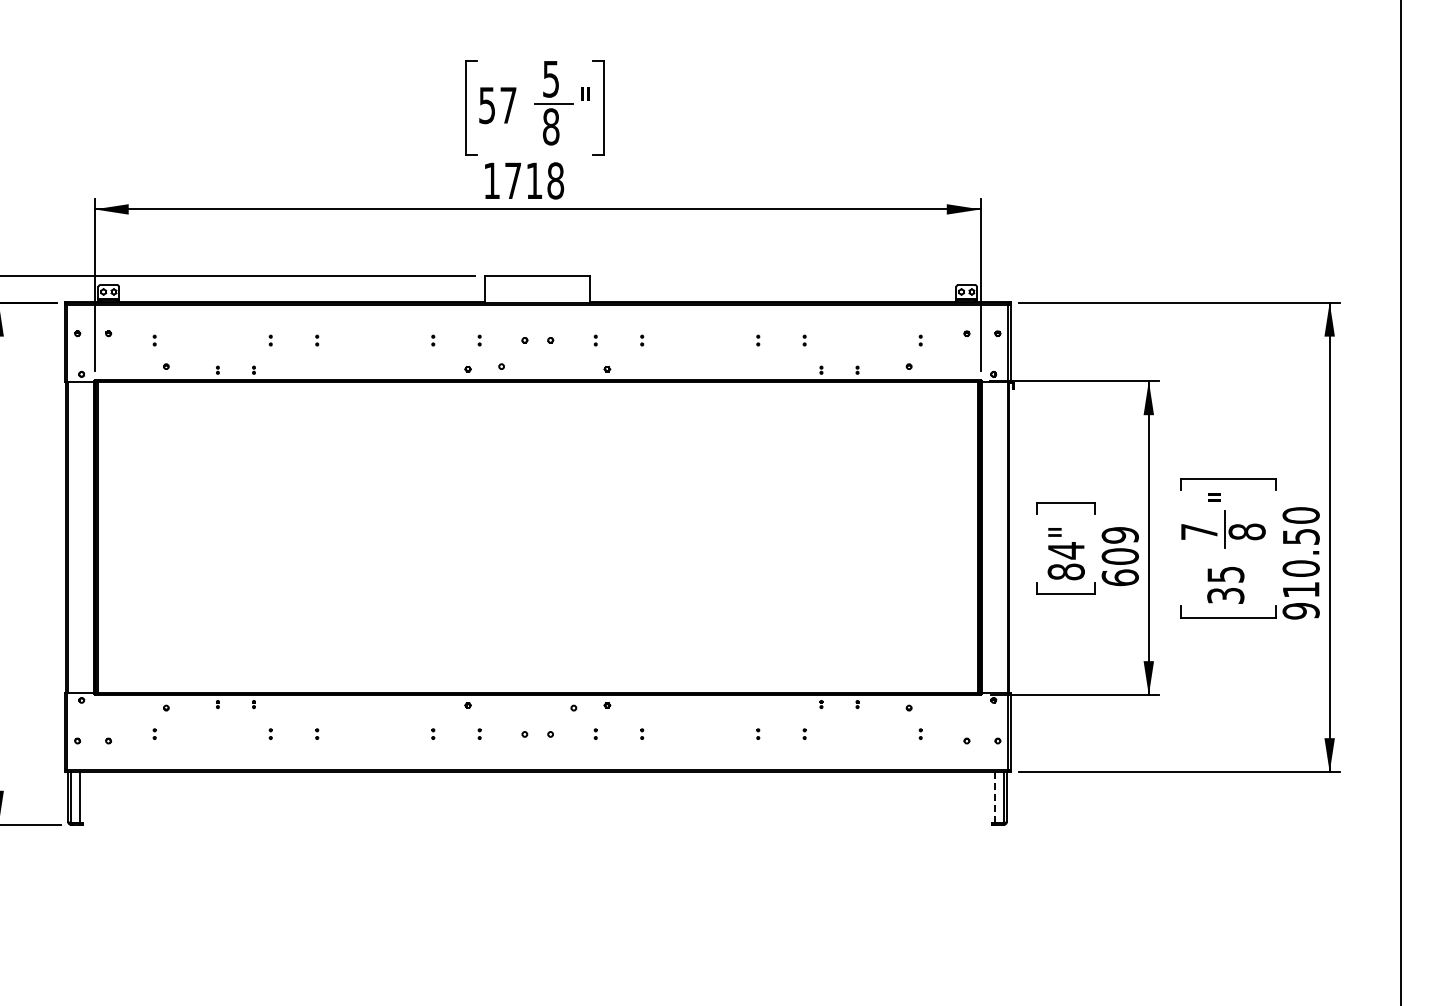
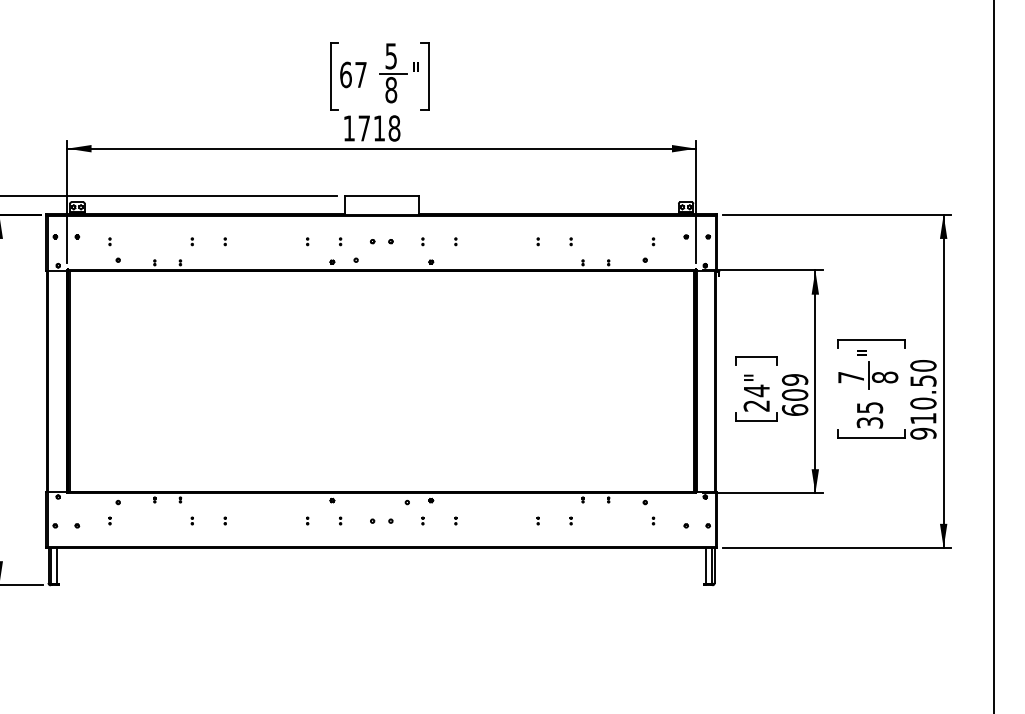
text: (487, 105) -> (346, 74), 57 -> 67
text: (1065, 571) -> (756, 405), 84" -> 24"
line: (994, 798) -> (705, 566), dashed -> solid

